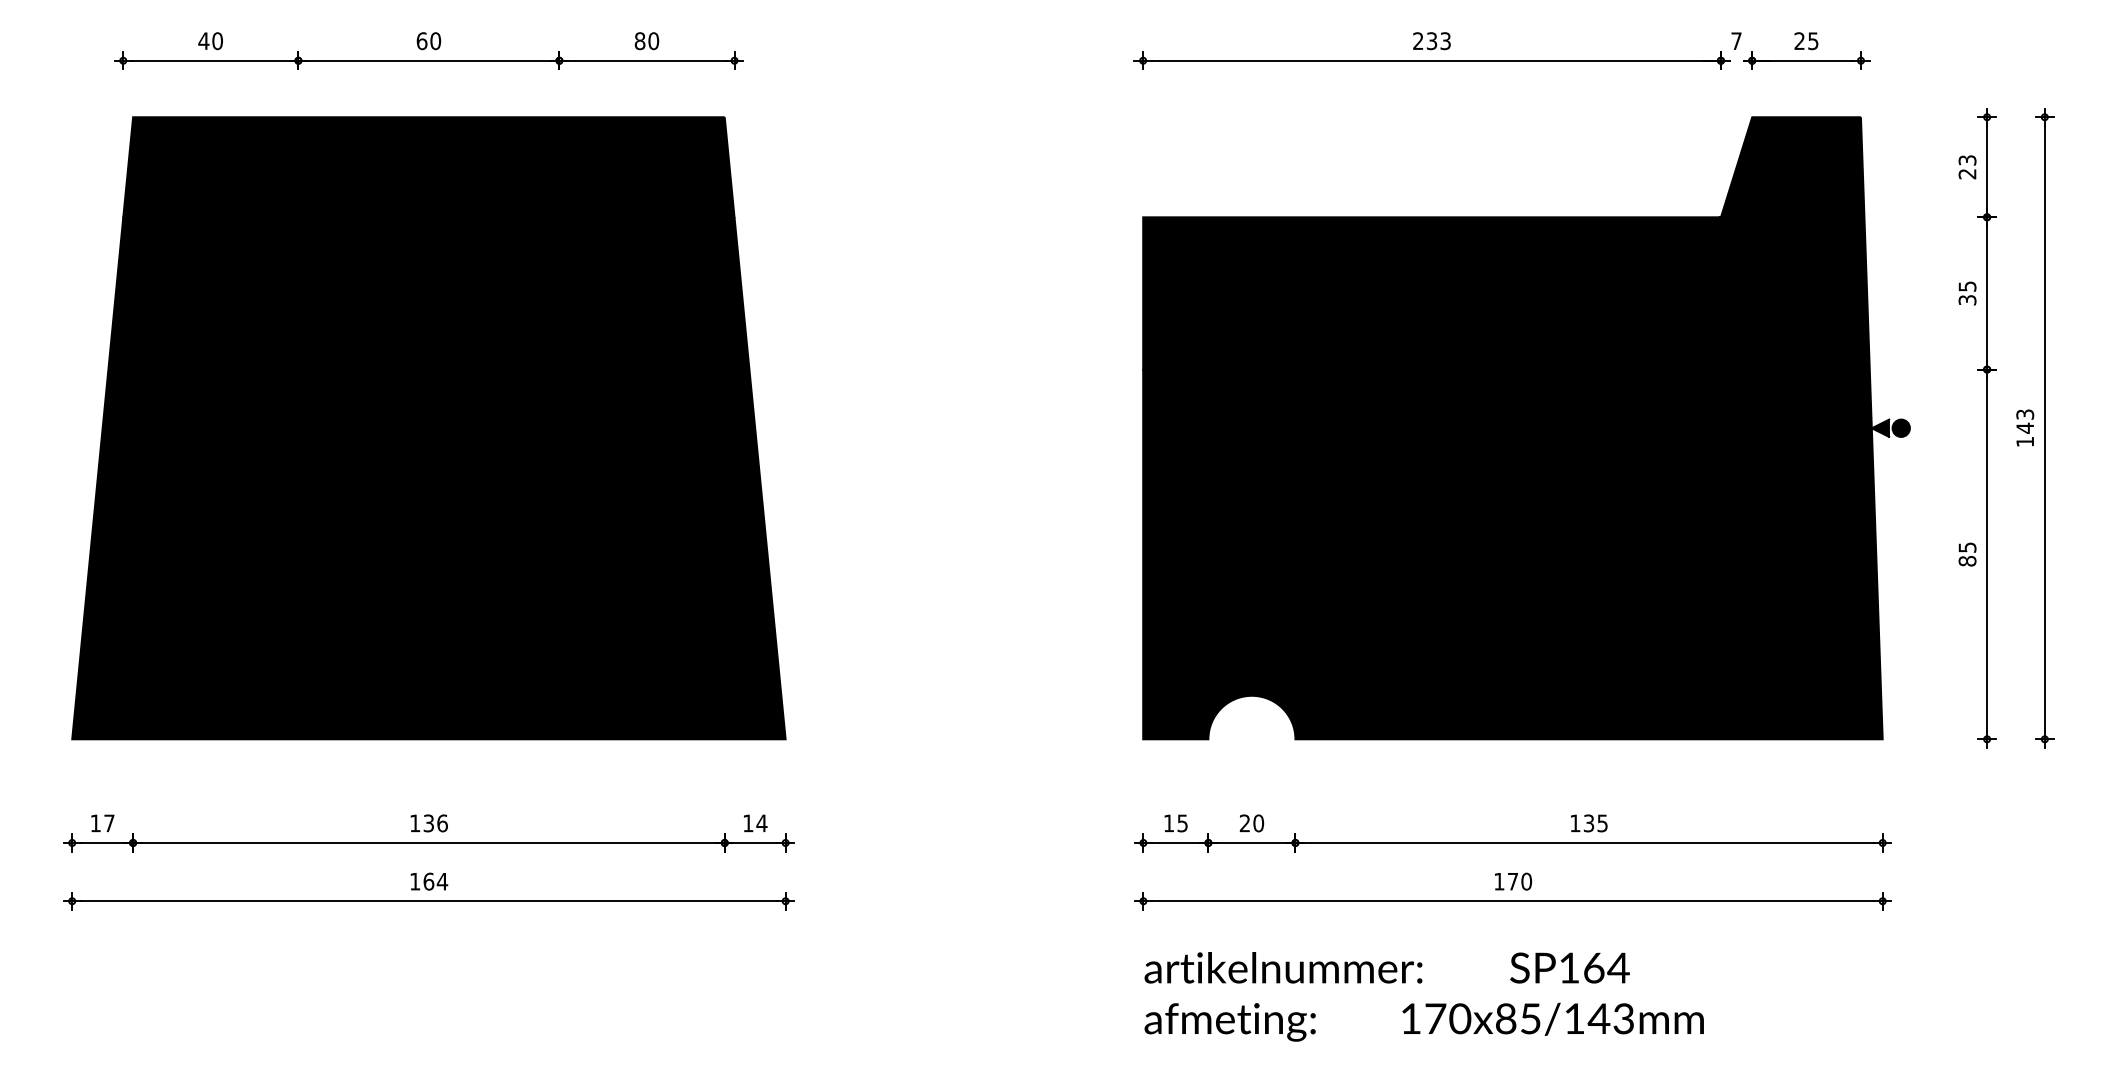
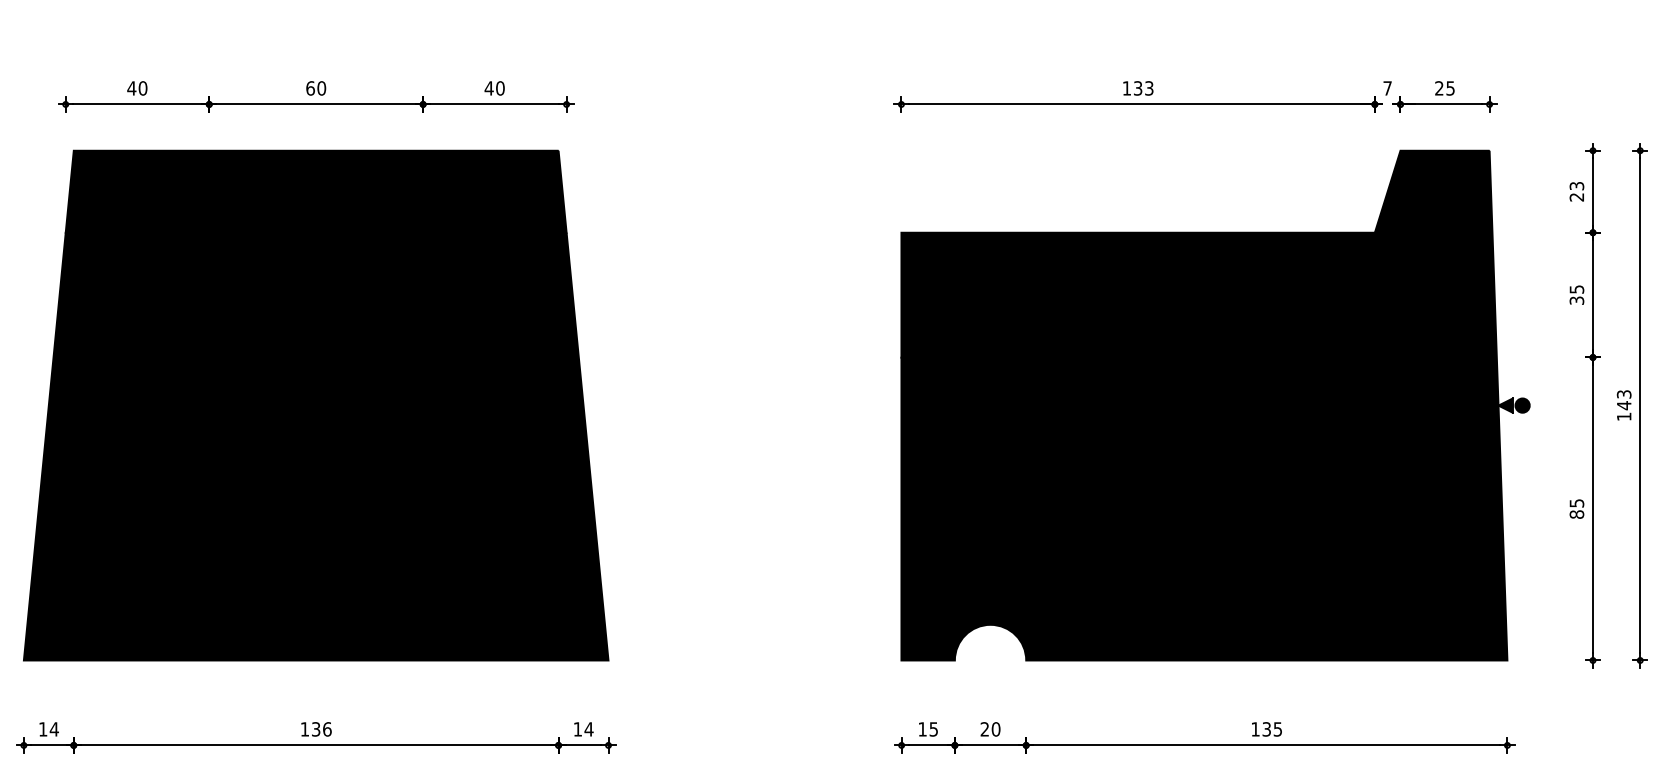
text: (1418, 40) -> (1127, 87), 233 -> 133
text: (639, 41) -> (488, 88), 80 -> 40
text: (109, 823) -> (54, 729), 17 -> 14

